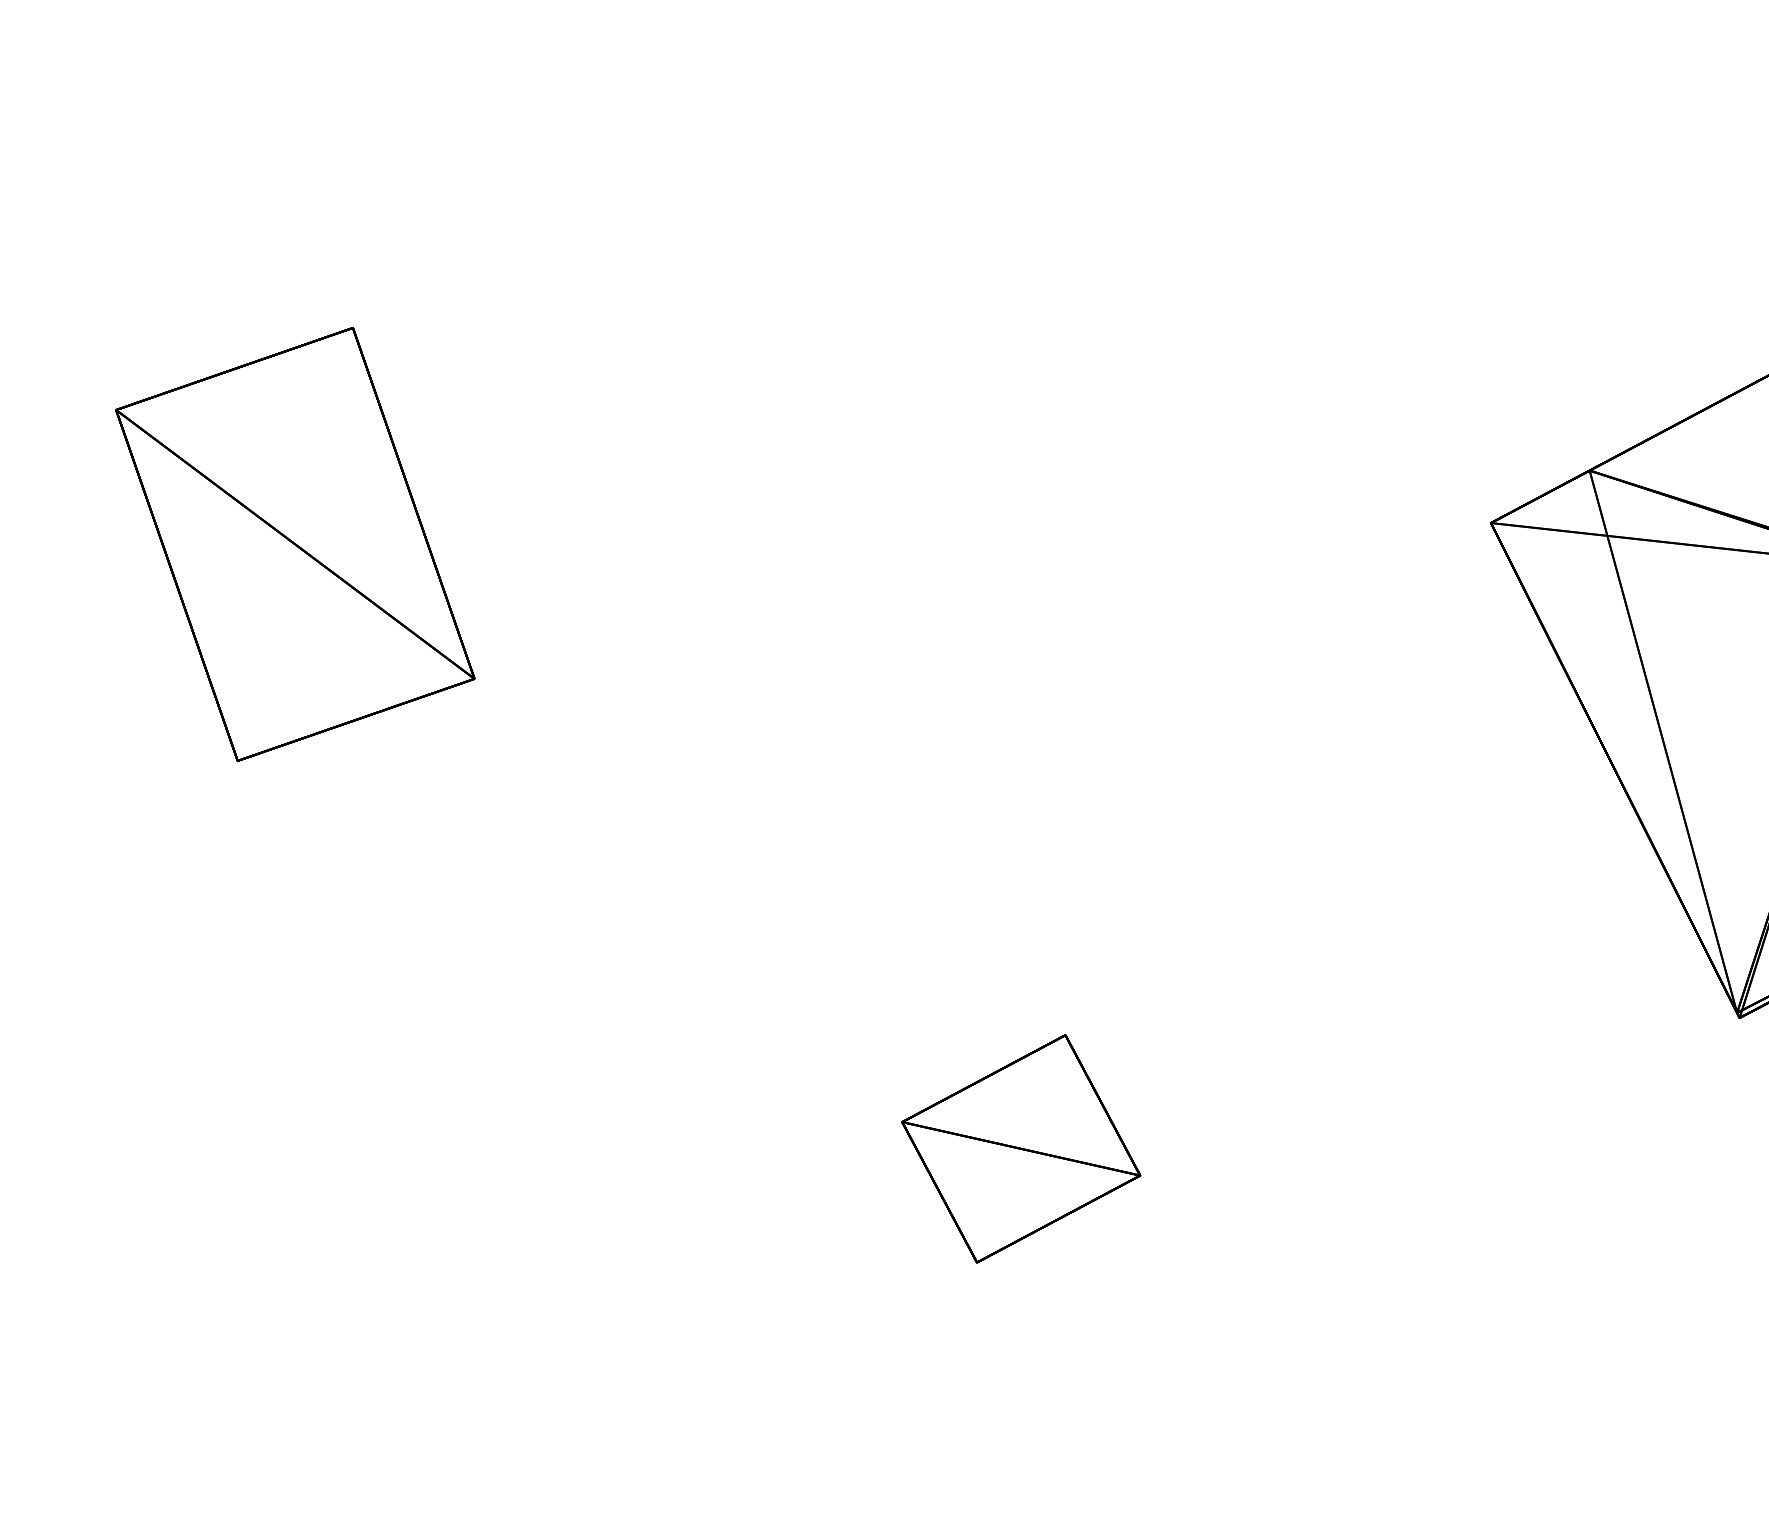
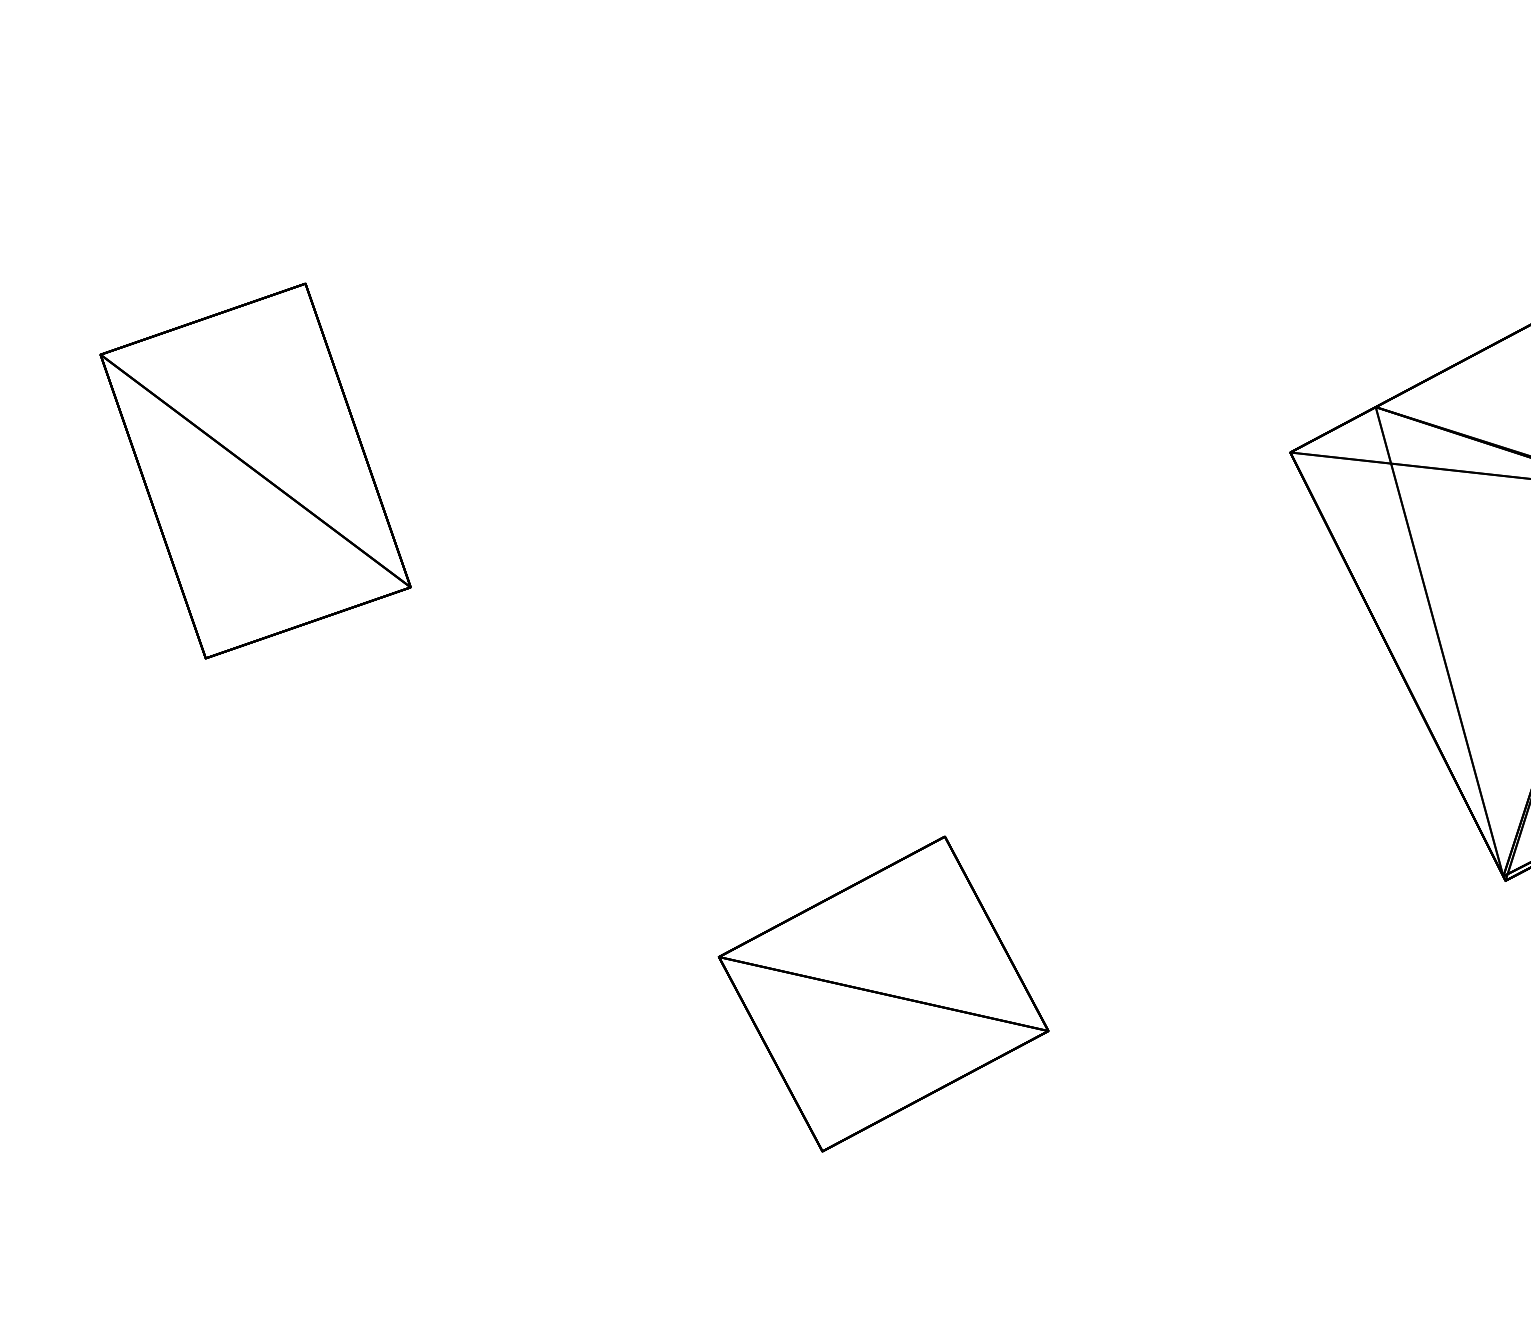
part: (1021, 1148) -> (884, 993), size x1.6

